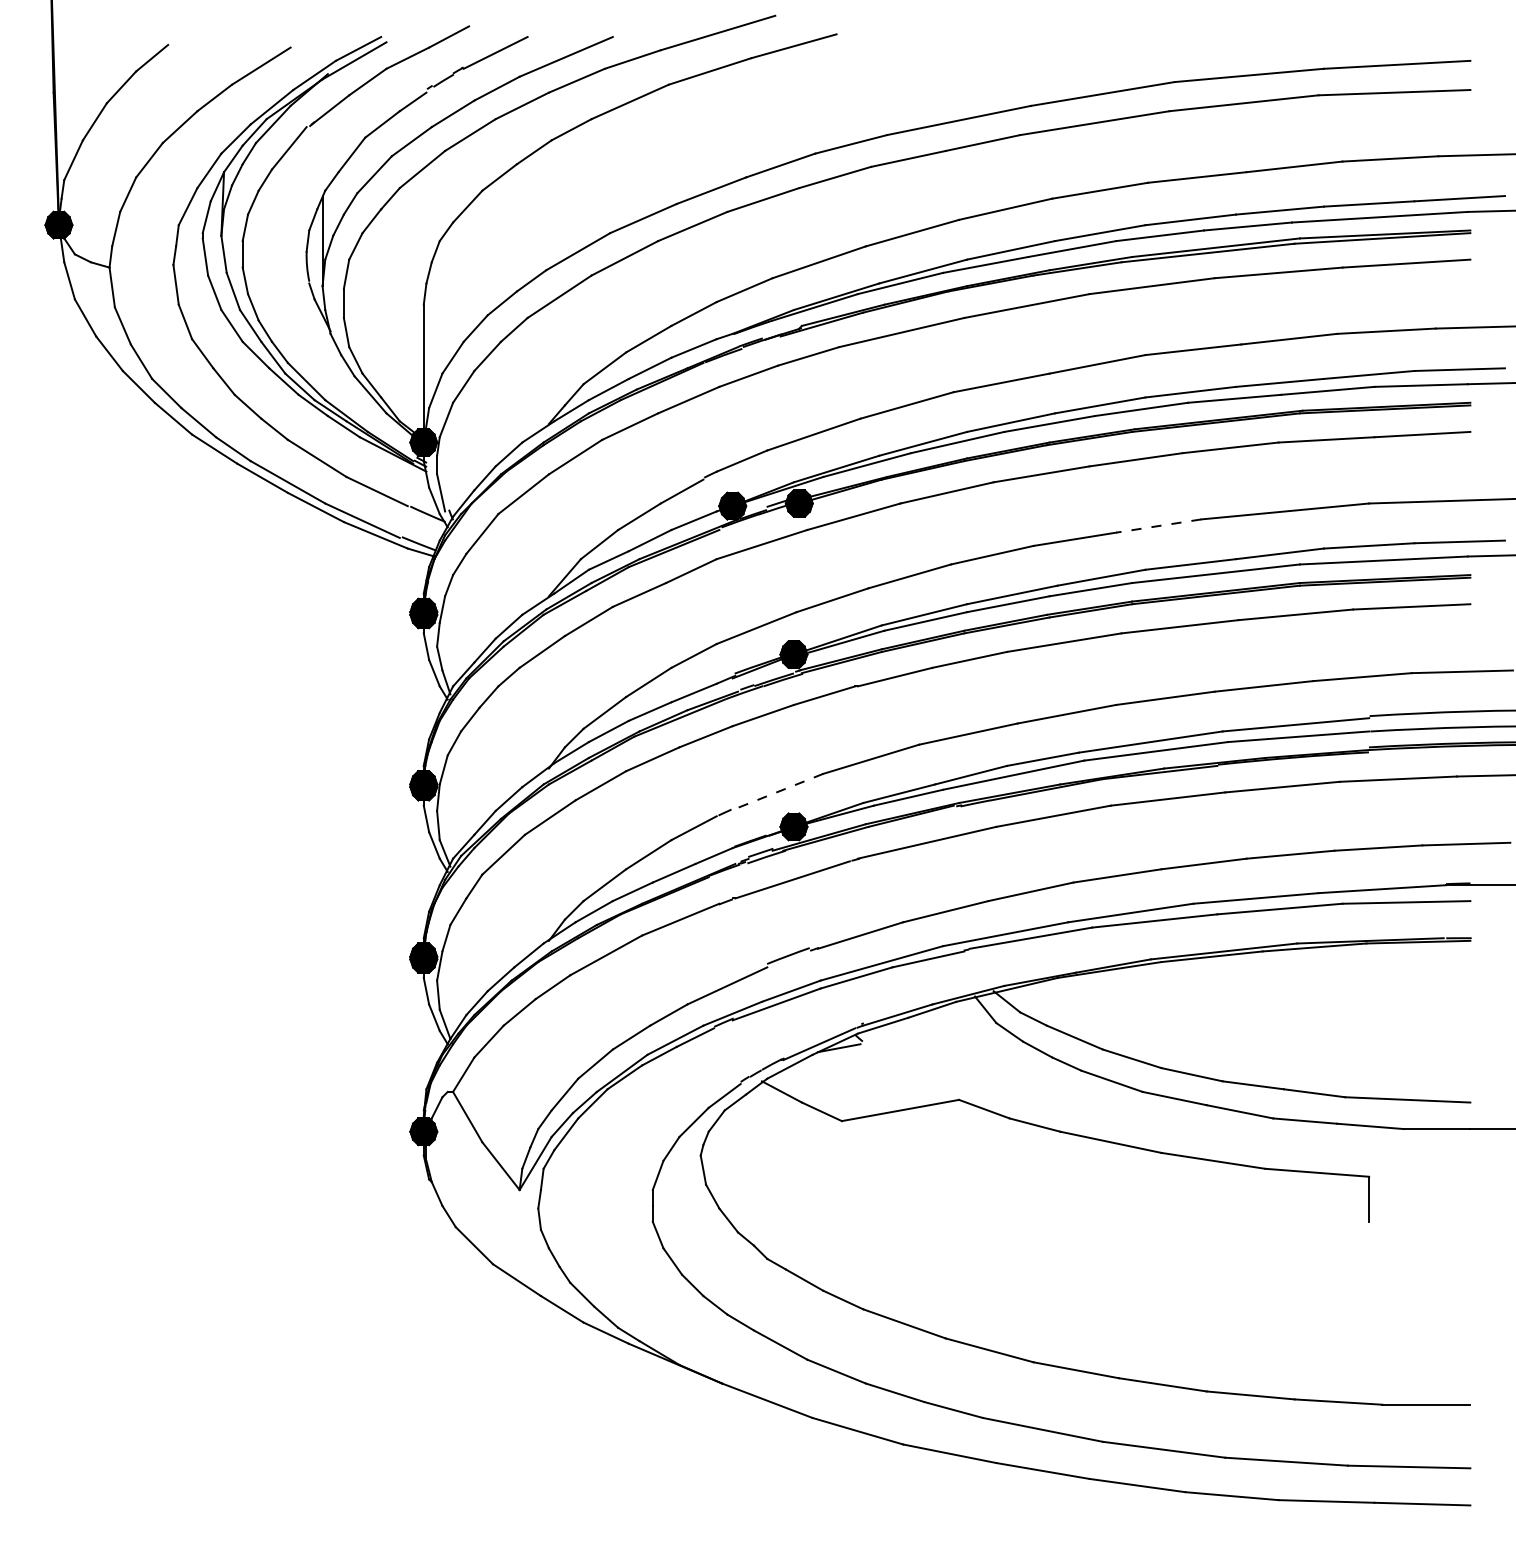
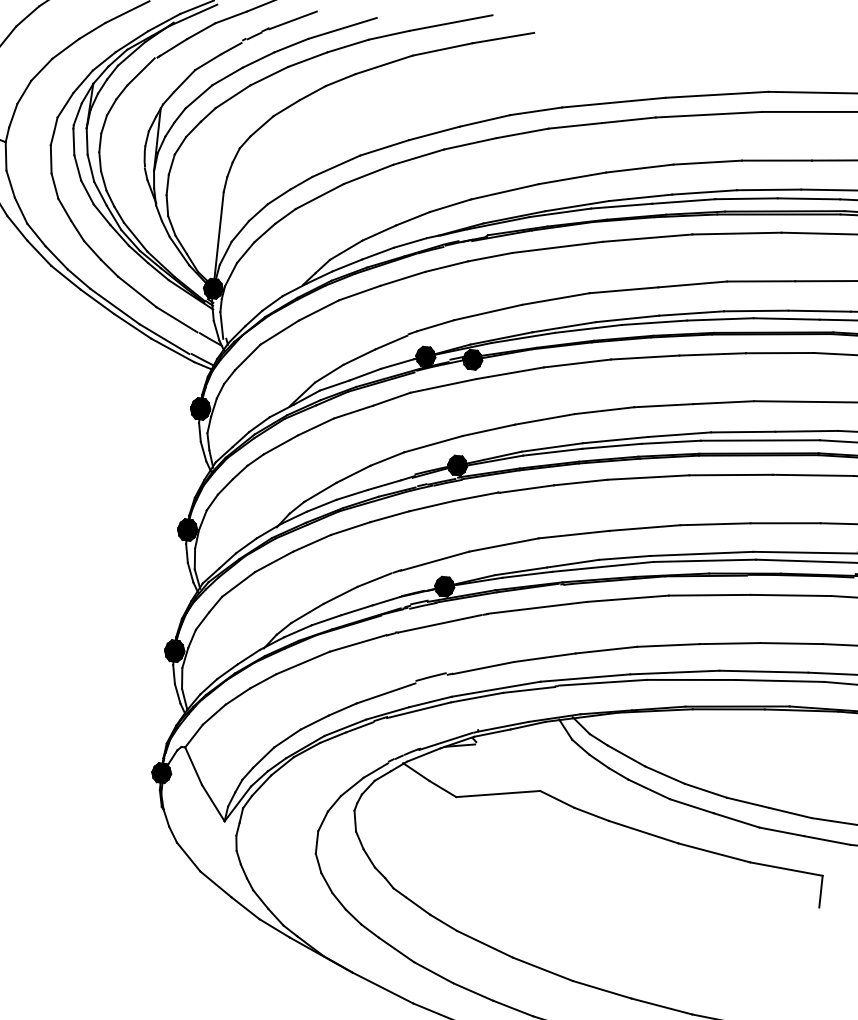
line: (1158, 526) -> (723, 402), dashed -> solid
line: (776, 792) -> (435, 561), dashed -> solid

